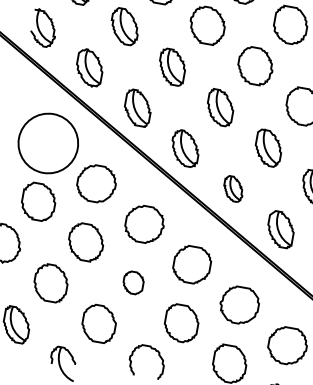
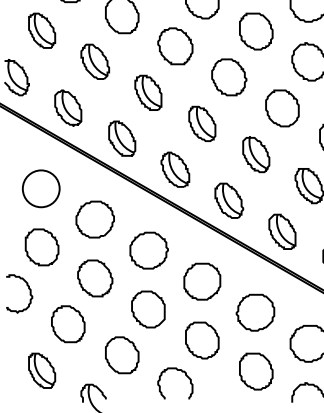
circle: (47, 143) -> (40, 188), size x0.62
part: (233, 188) -> (229, 200), size x1.43
part: (133, 282) -> (148, 309), size x1.67

